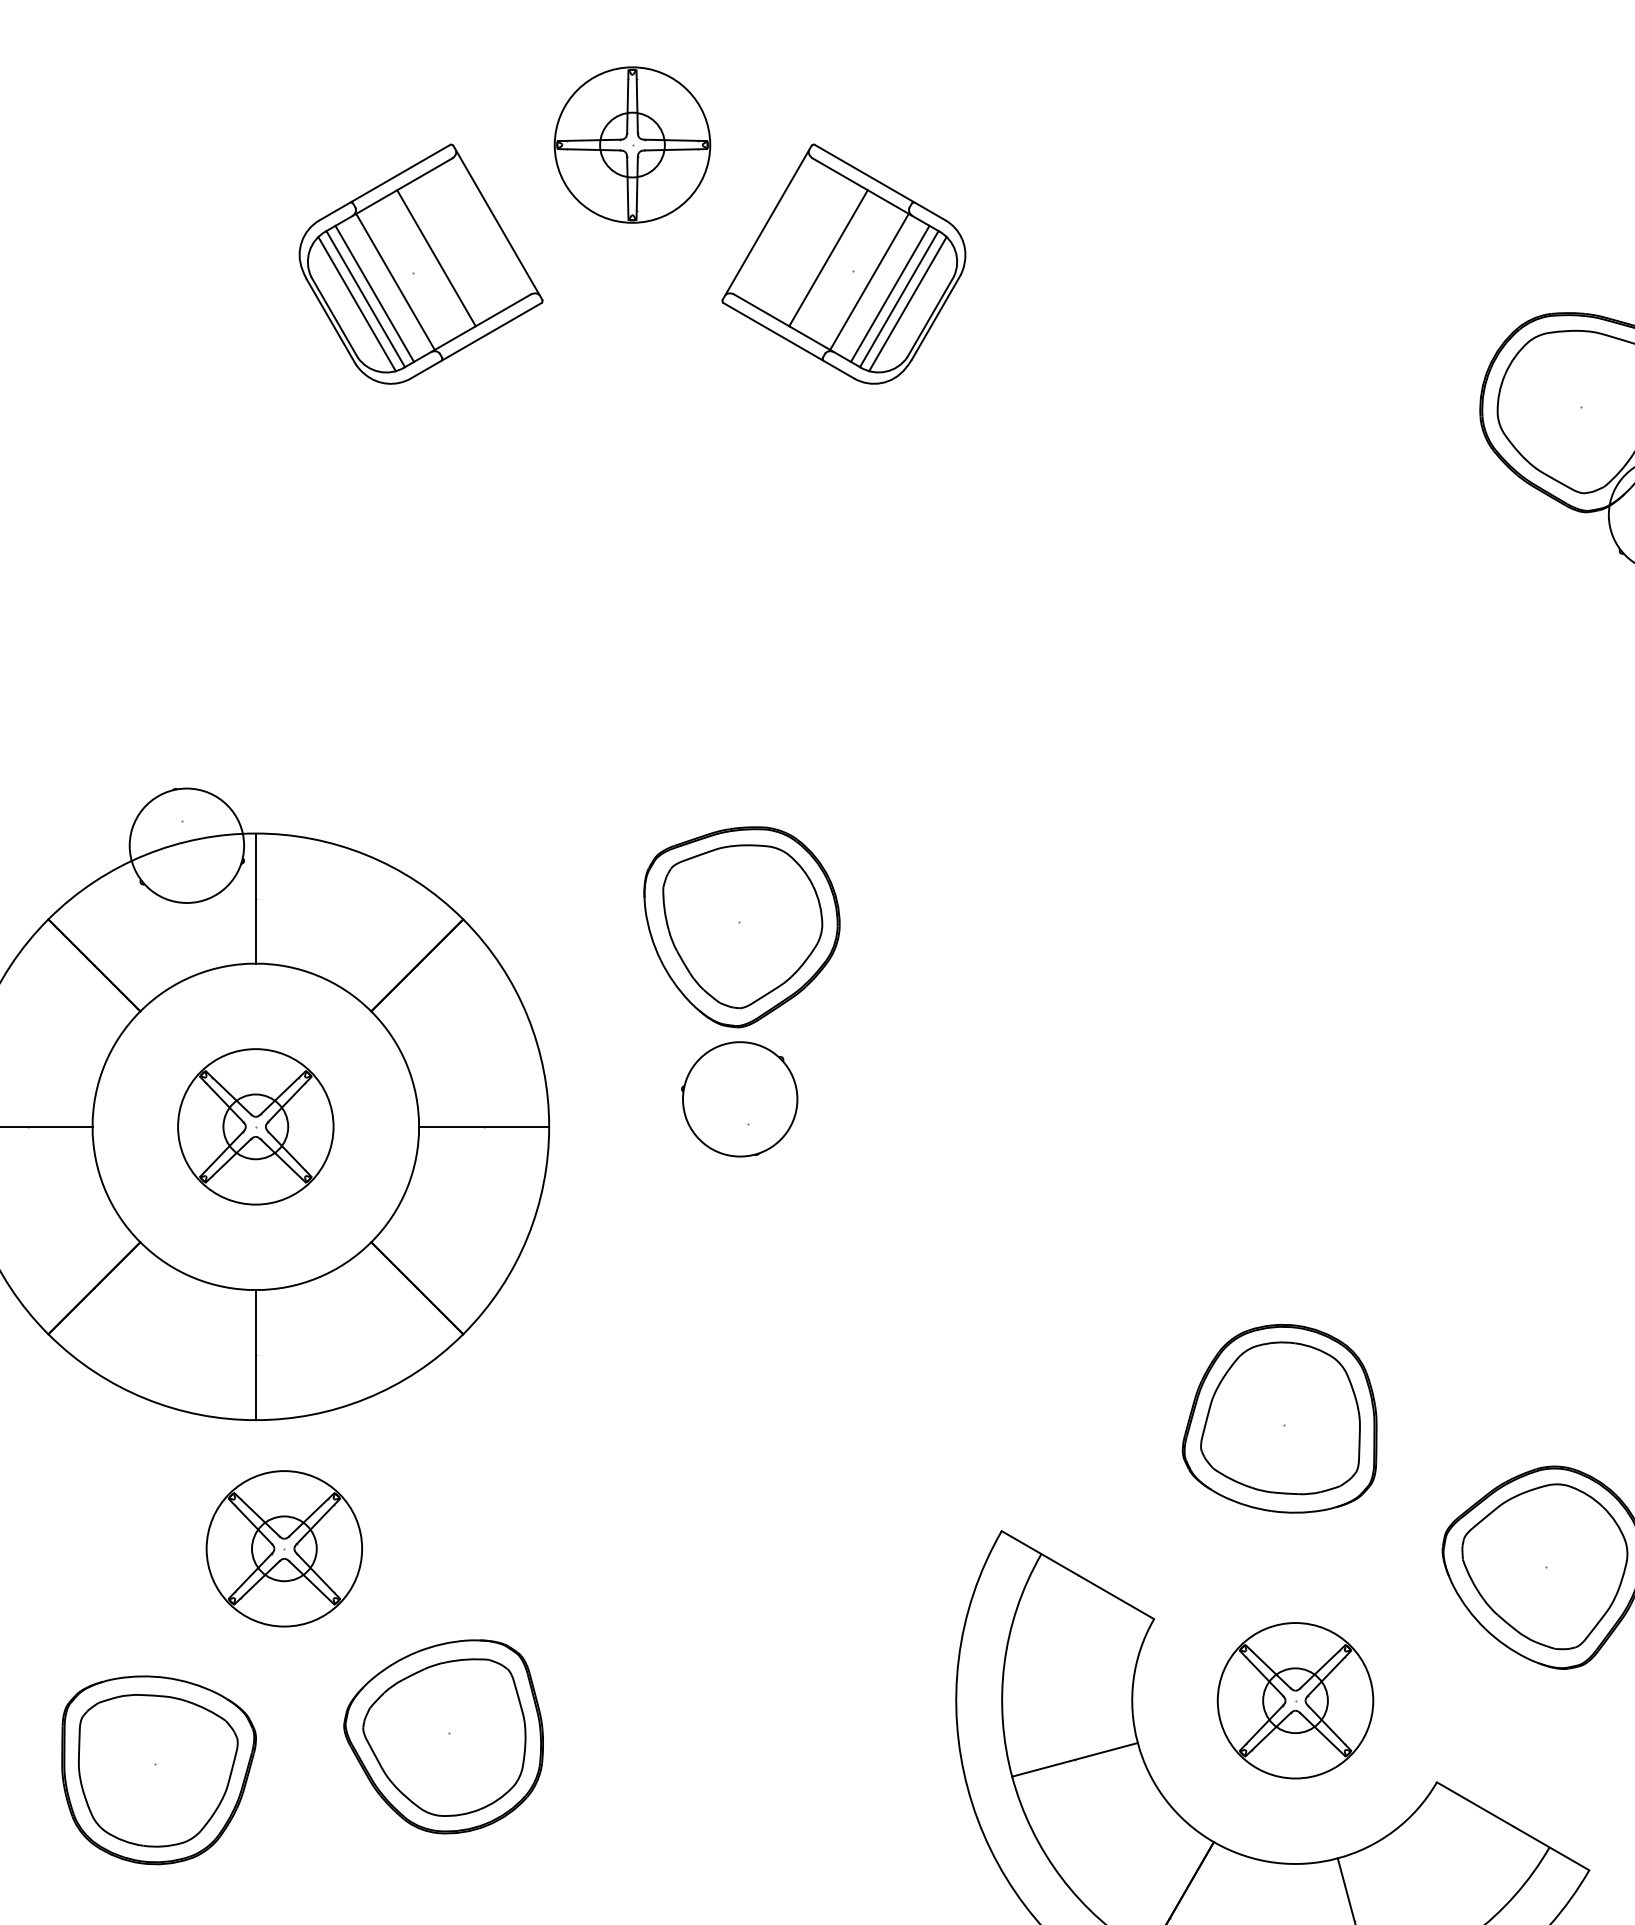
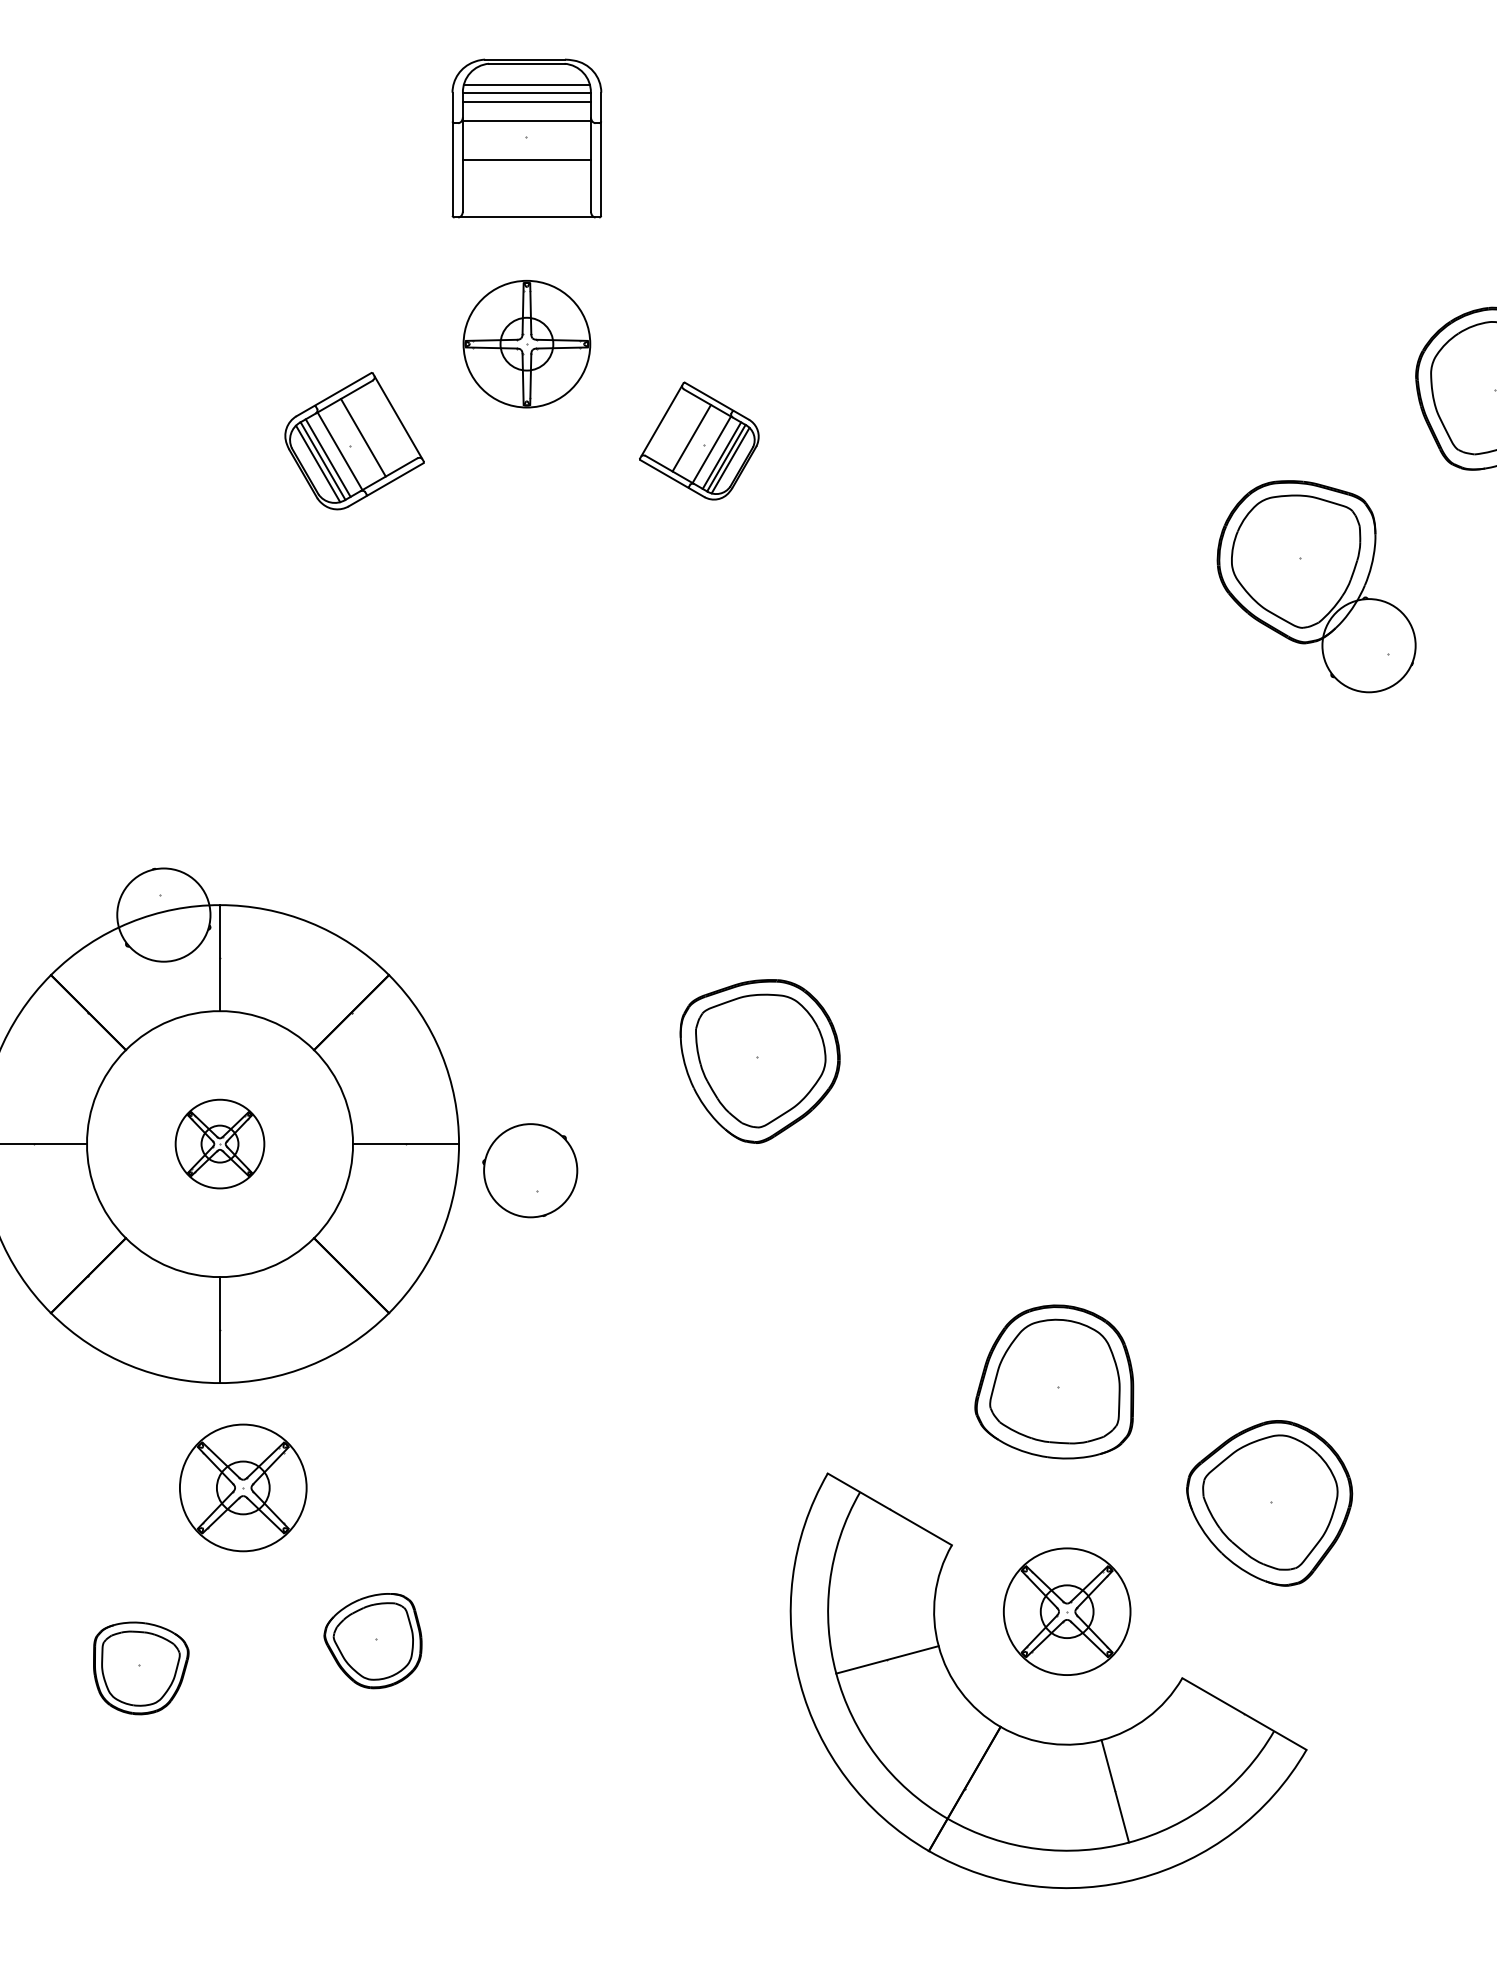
part: (420, 263) -> (354, 440), size x0.7
part: (844, 263) -> (699, 440), size x0.6
part: (741, 927) -> (759, 1061), moved
part: (739, 1099) -> (530, 1170), moved
part: (255, 1126) -> (219, 1143), size x0.7
part: (442, 1736) -> (372, 1640), size x0.6
part: (159, 1770) -> (141, 1668), size x0.6

